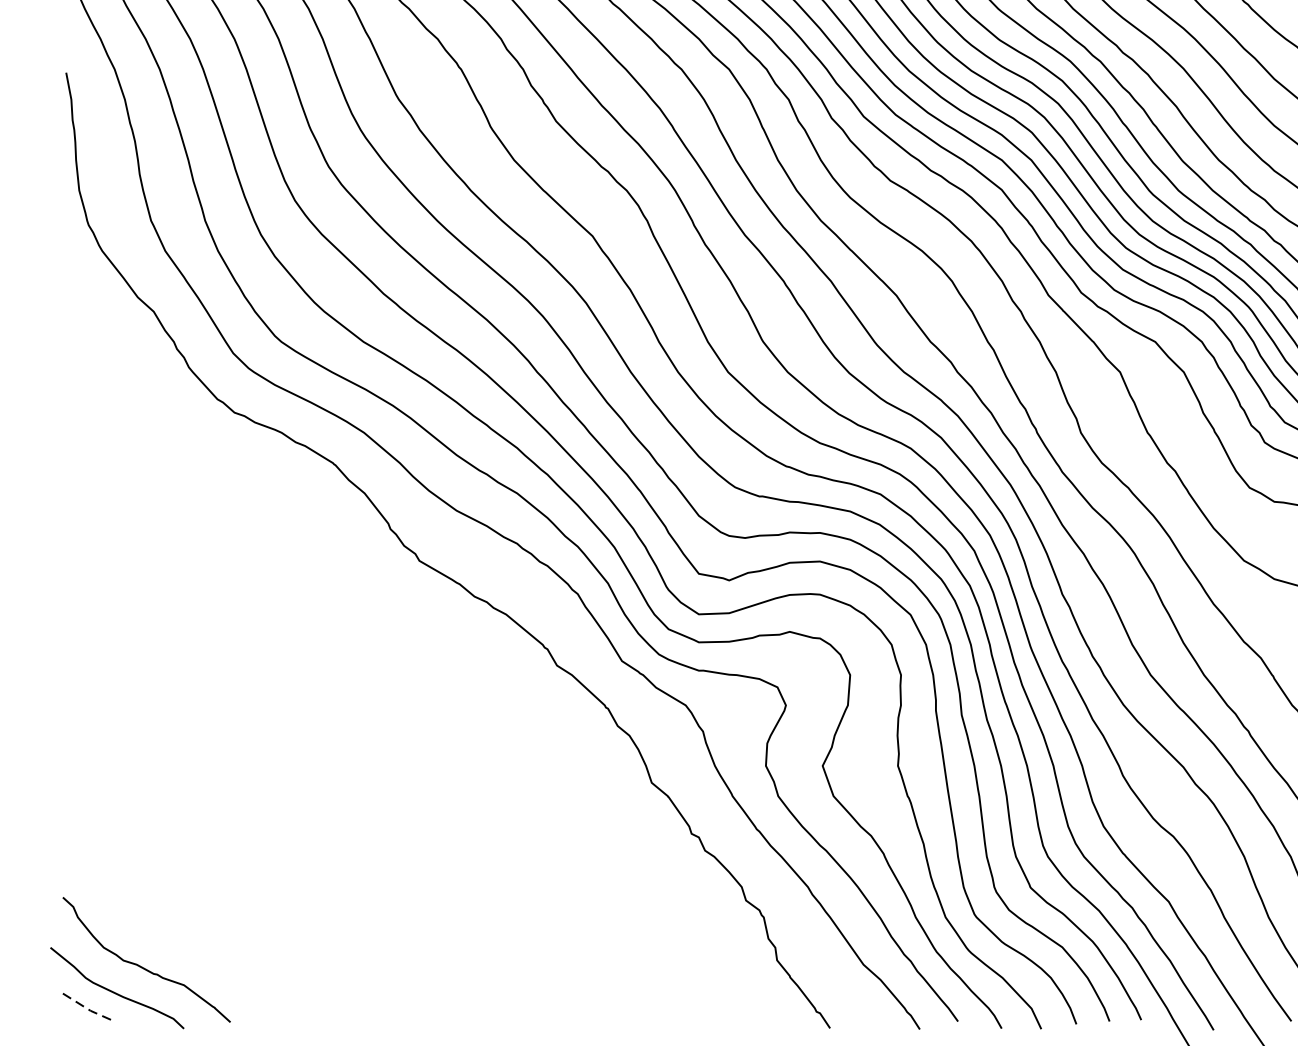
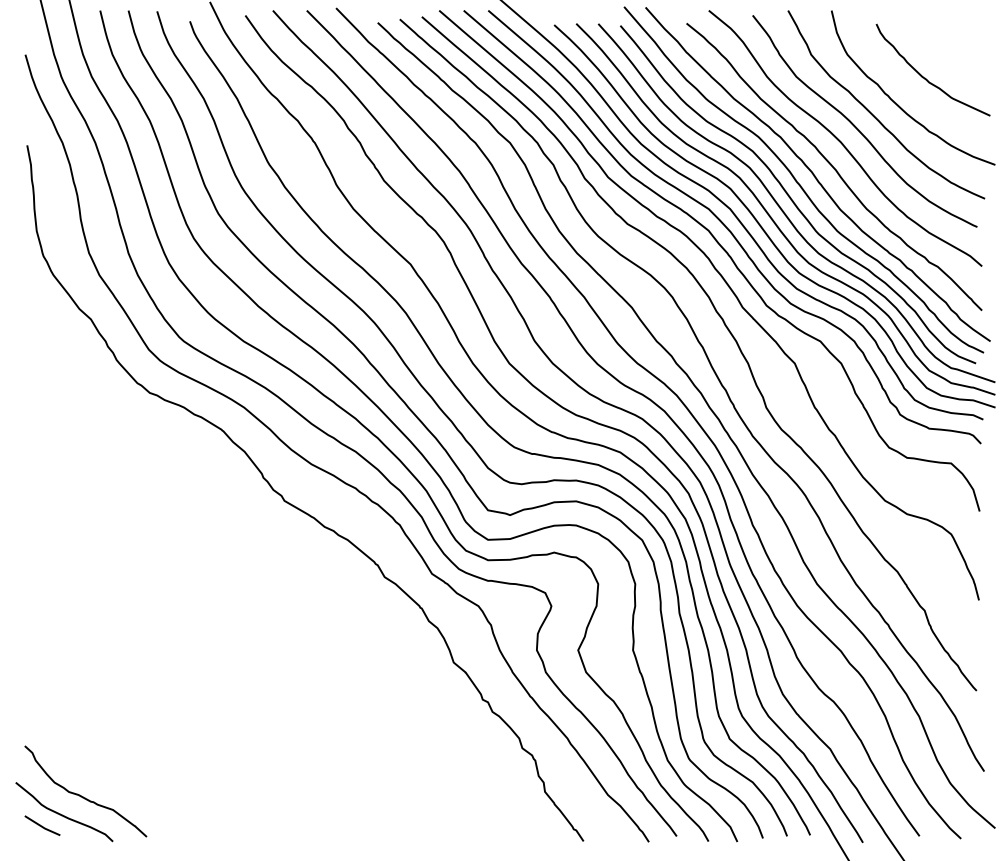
line: (87, 1009) -> (42, 827), dashed -> solid

